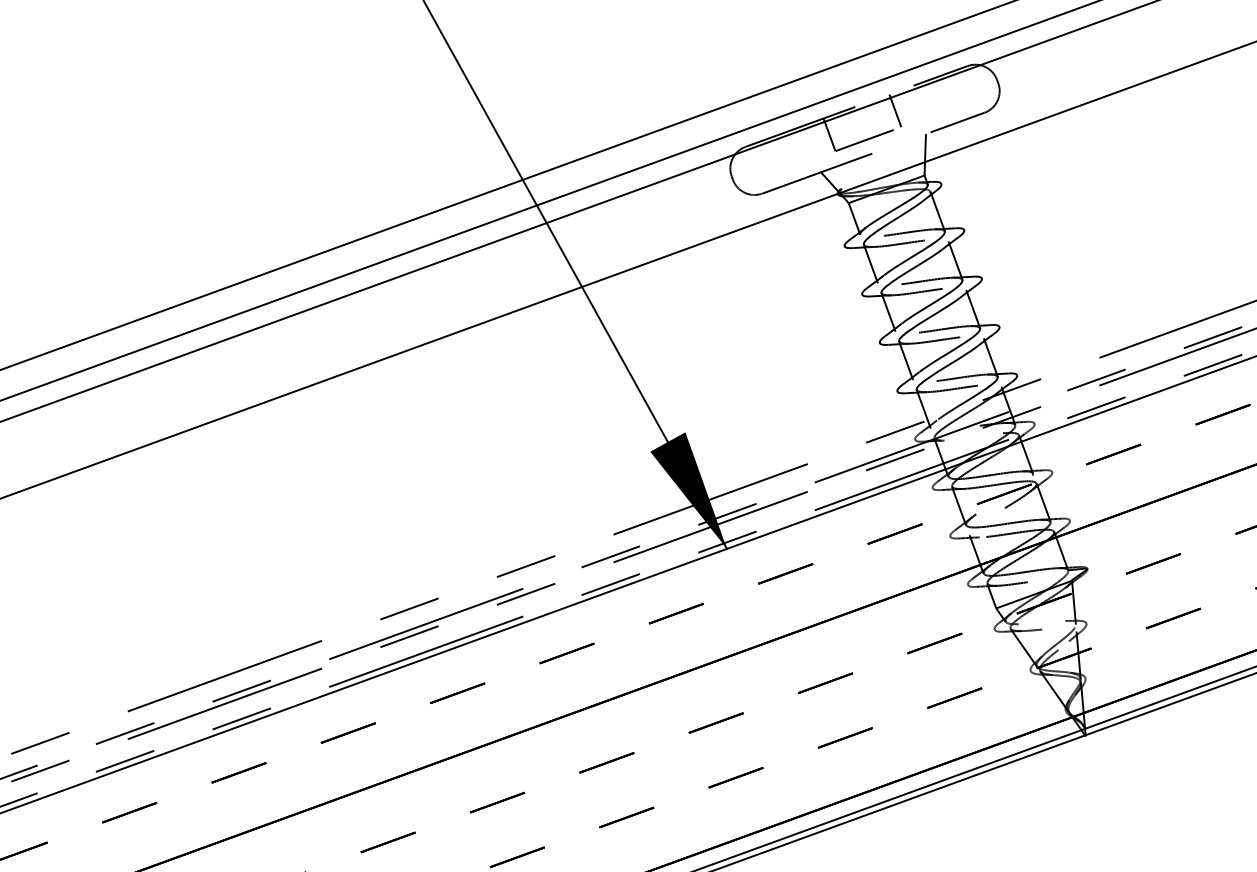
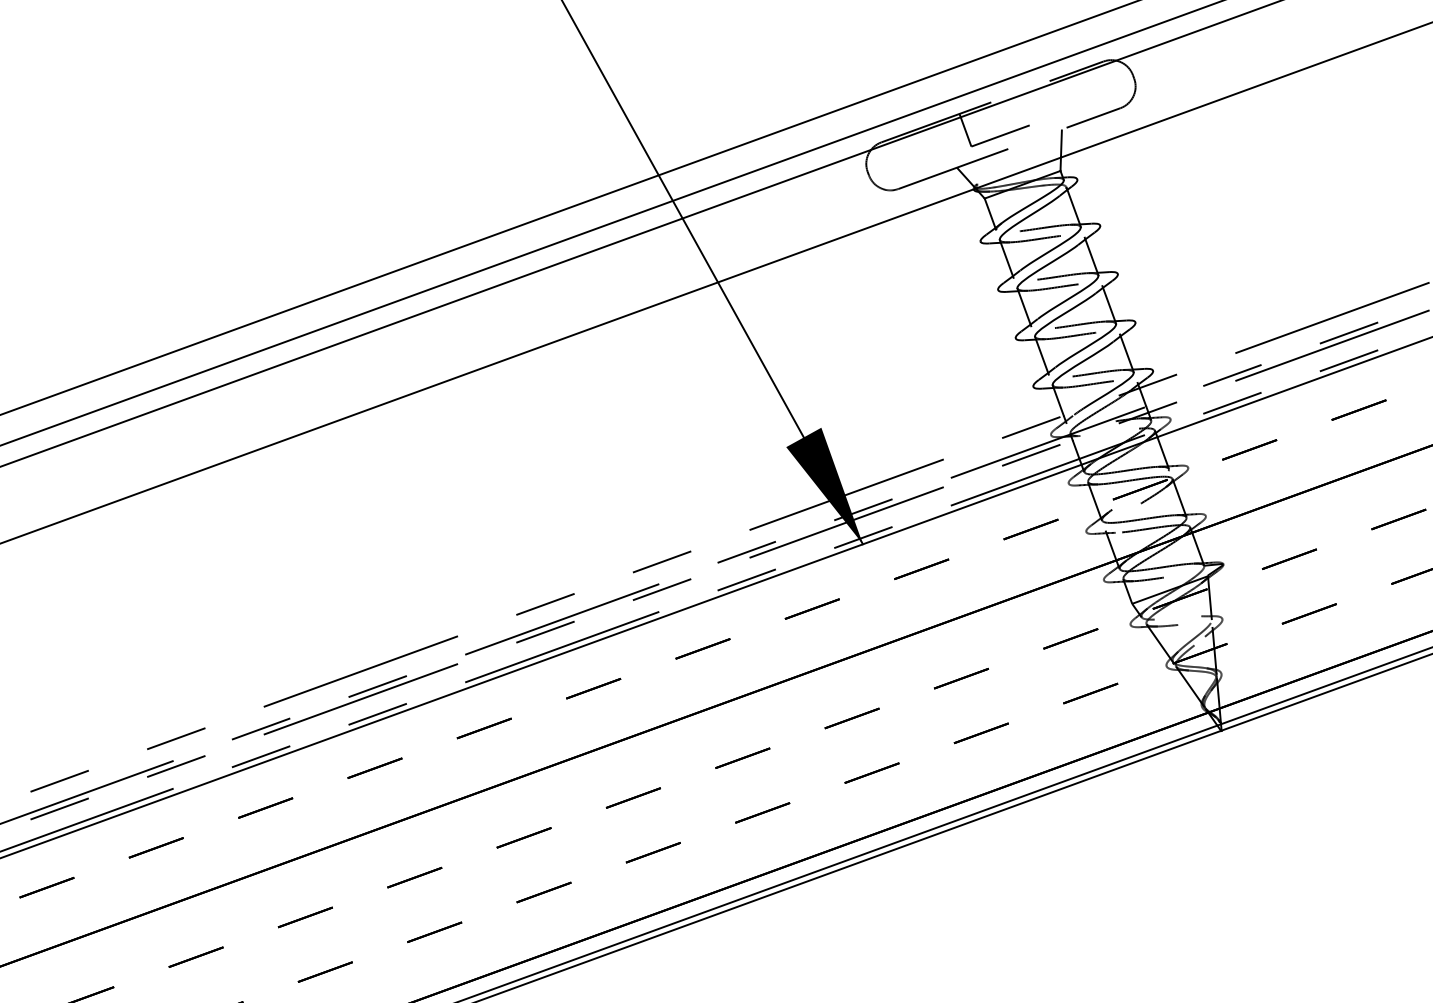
line: (895, 110) -> (1031, 105), removed

